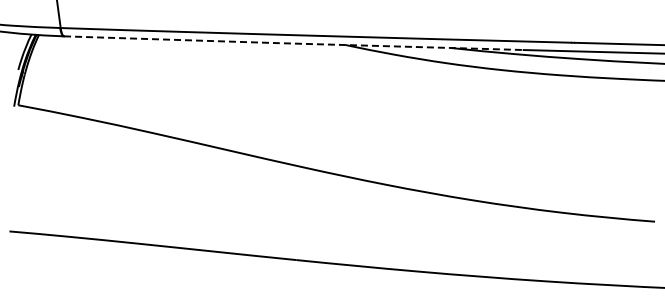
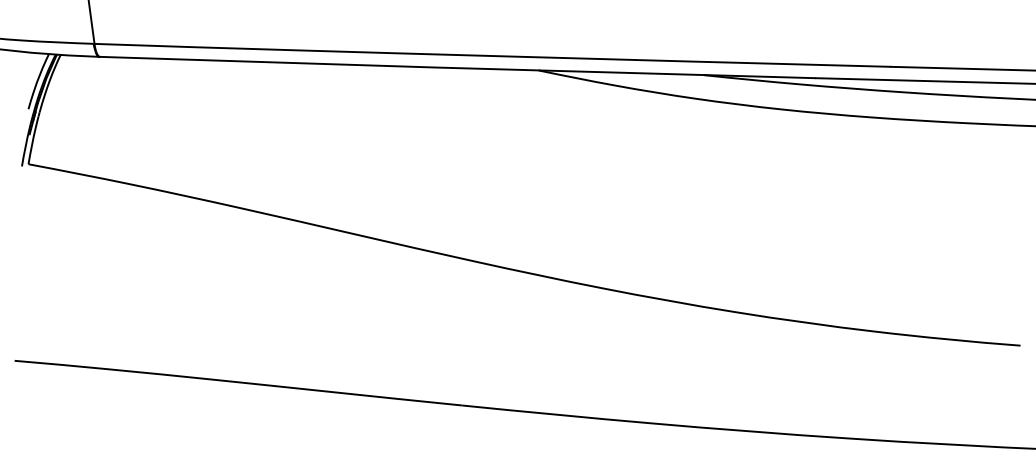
line: (293, 43) -> (457, 68), dashed -> solid

